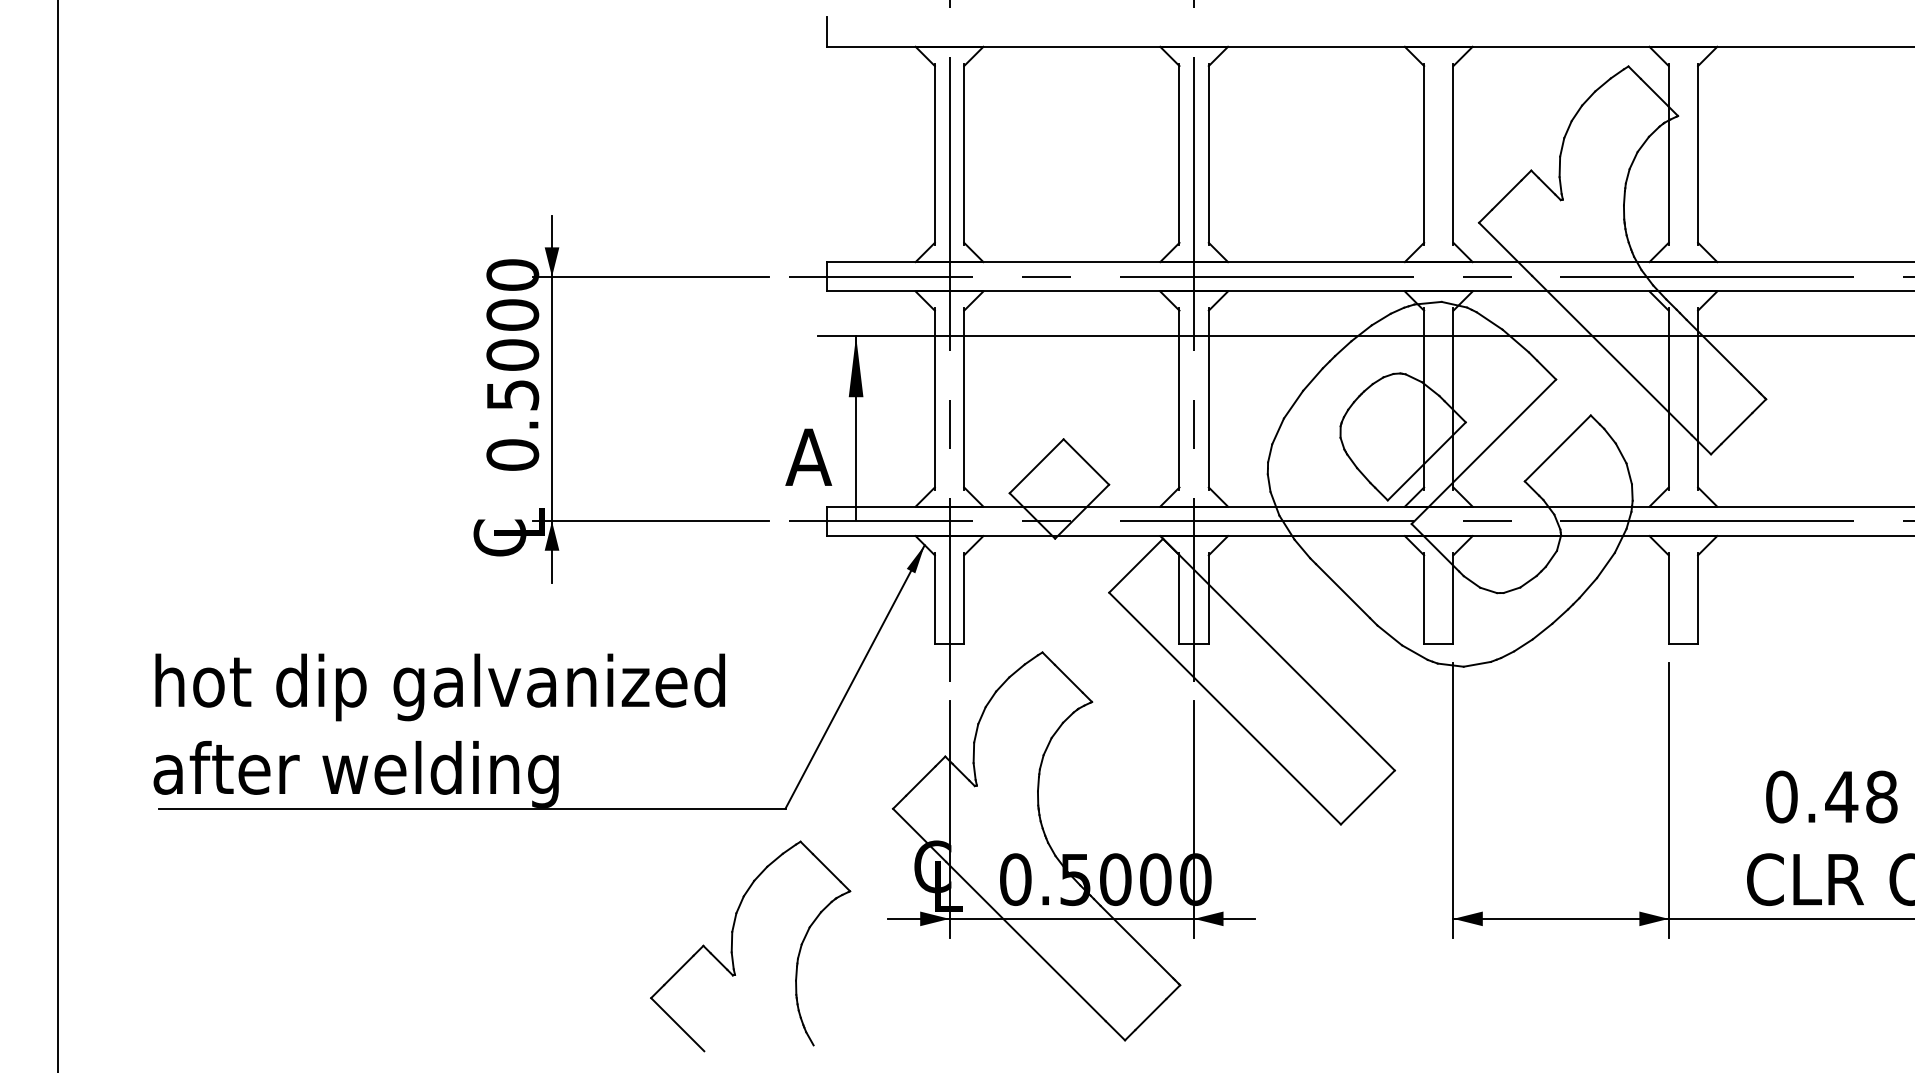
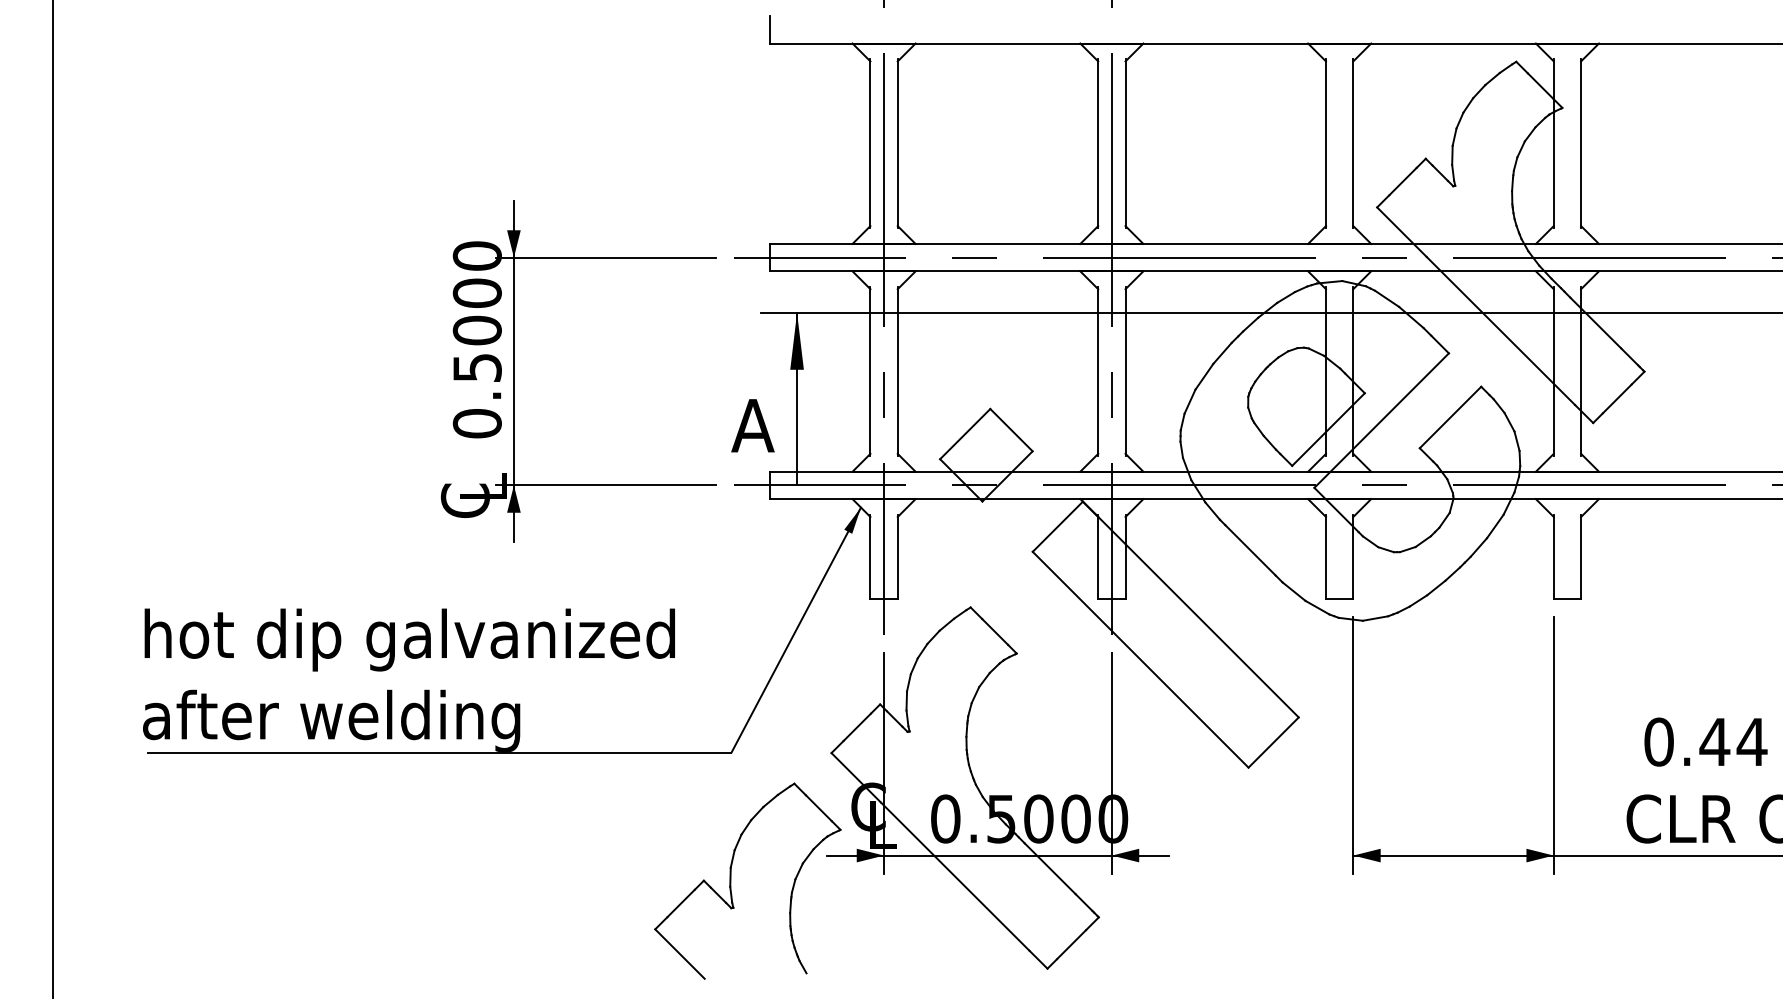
text: (1881, 796) -> (1751, 741), 0.48 -> 0.44
part: (733, 945) -> (731, 880), moved

